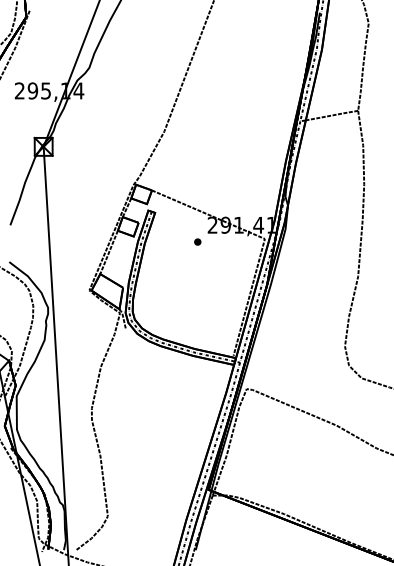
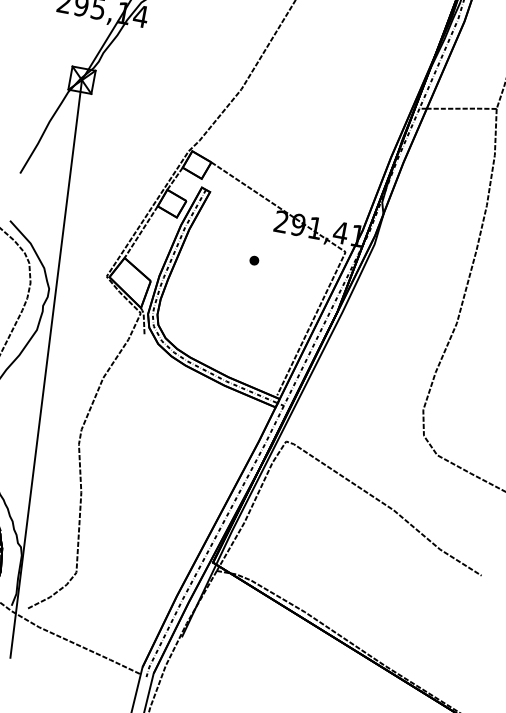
part: (197, 241) -> (254, 259), moved

